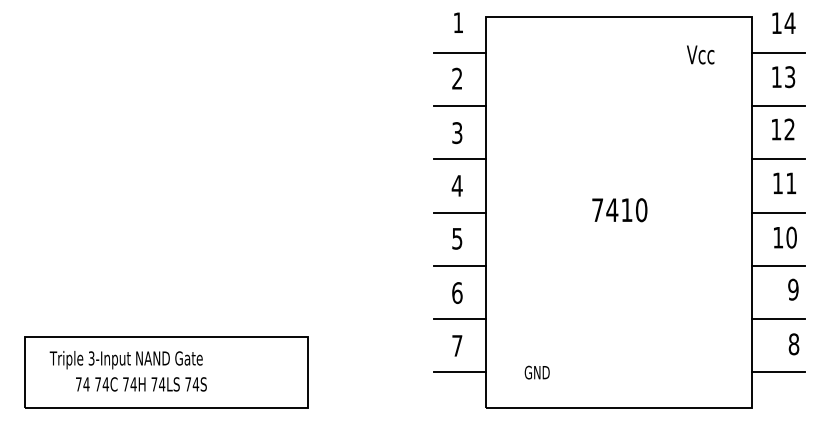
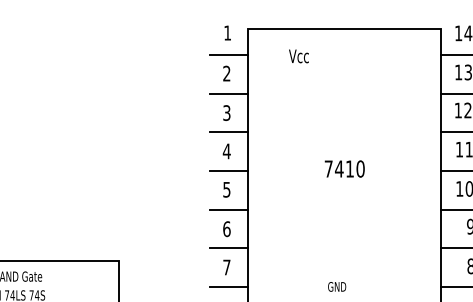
text: (700, 54) -> (298, 56), moved
text: (536, 372) -> (336, 286), moved

